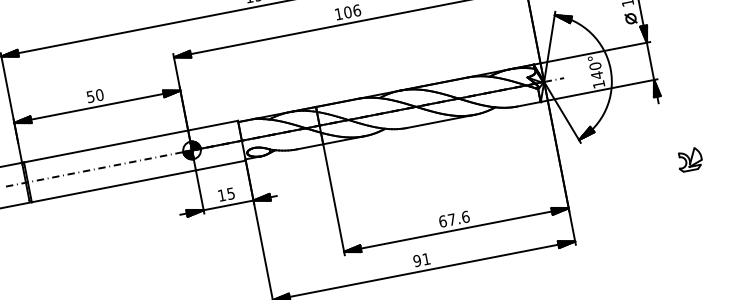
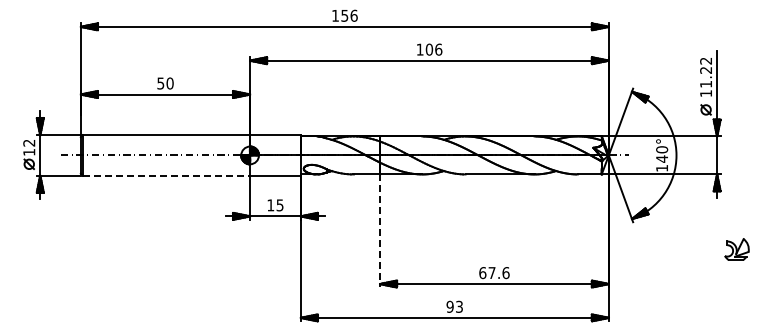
part: (689, 159) -> (736, 249), moved
line: (113, 186) -> (166, 175), solid -> dashed
line: (334, 200) -> (380, 231), solid -> dashed
text: (426, 258) -> (459, 306), 91 -> 93

